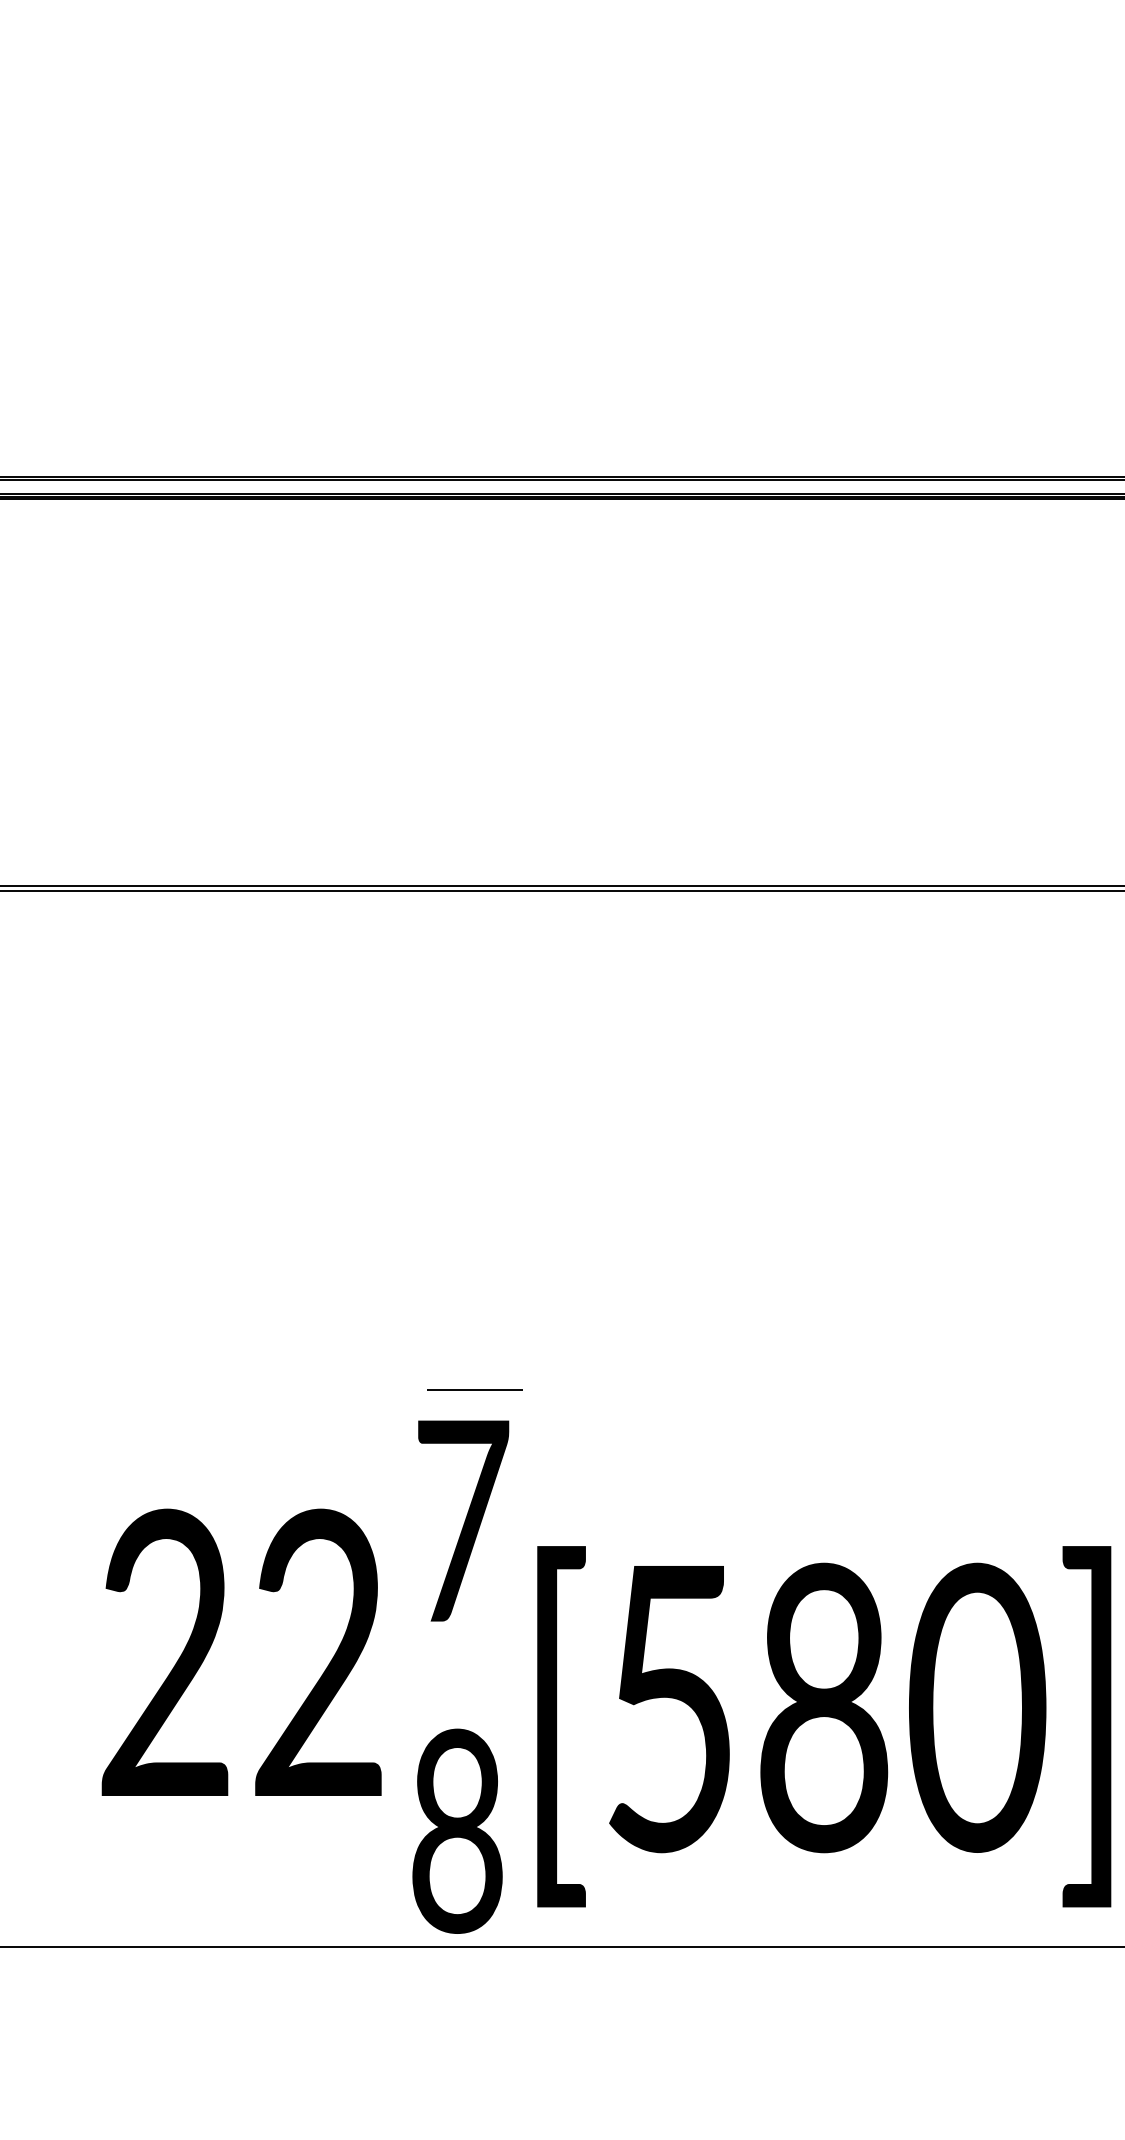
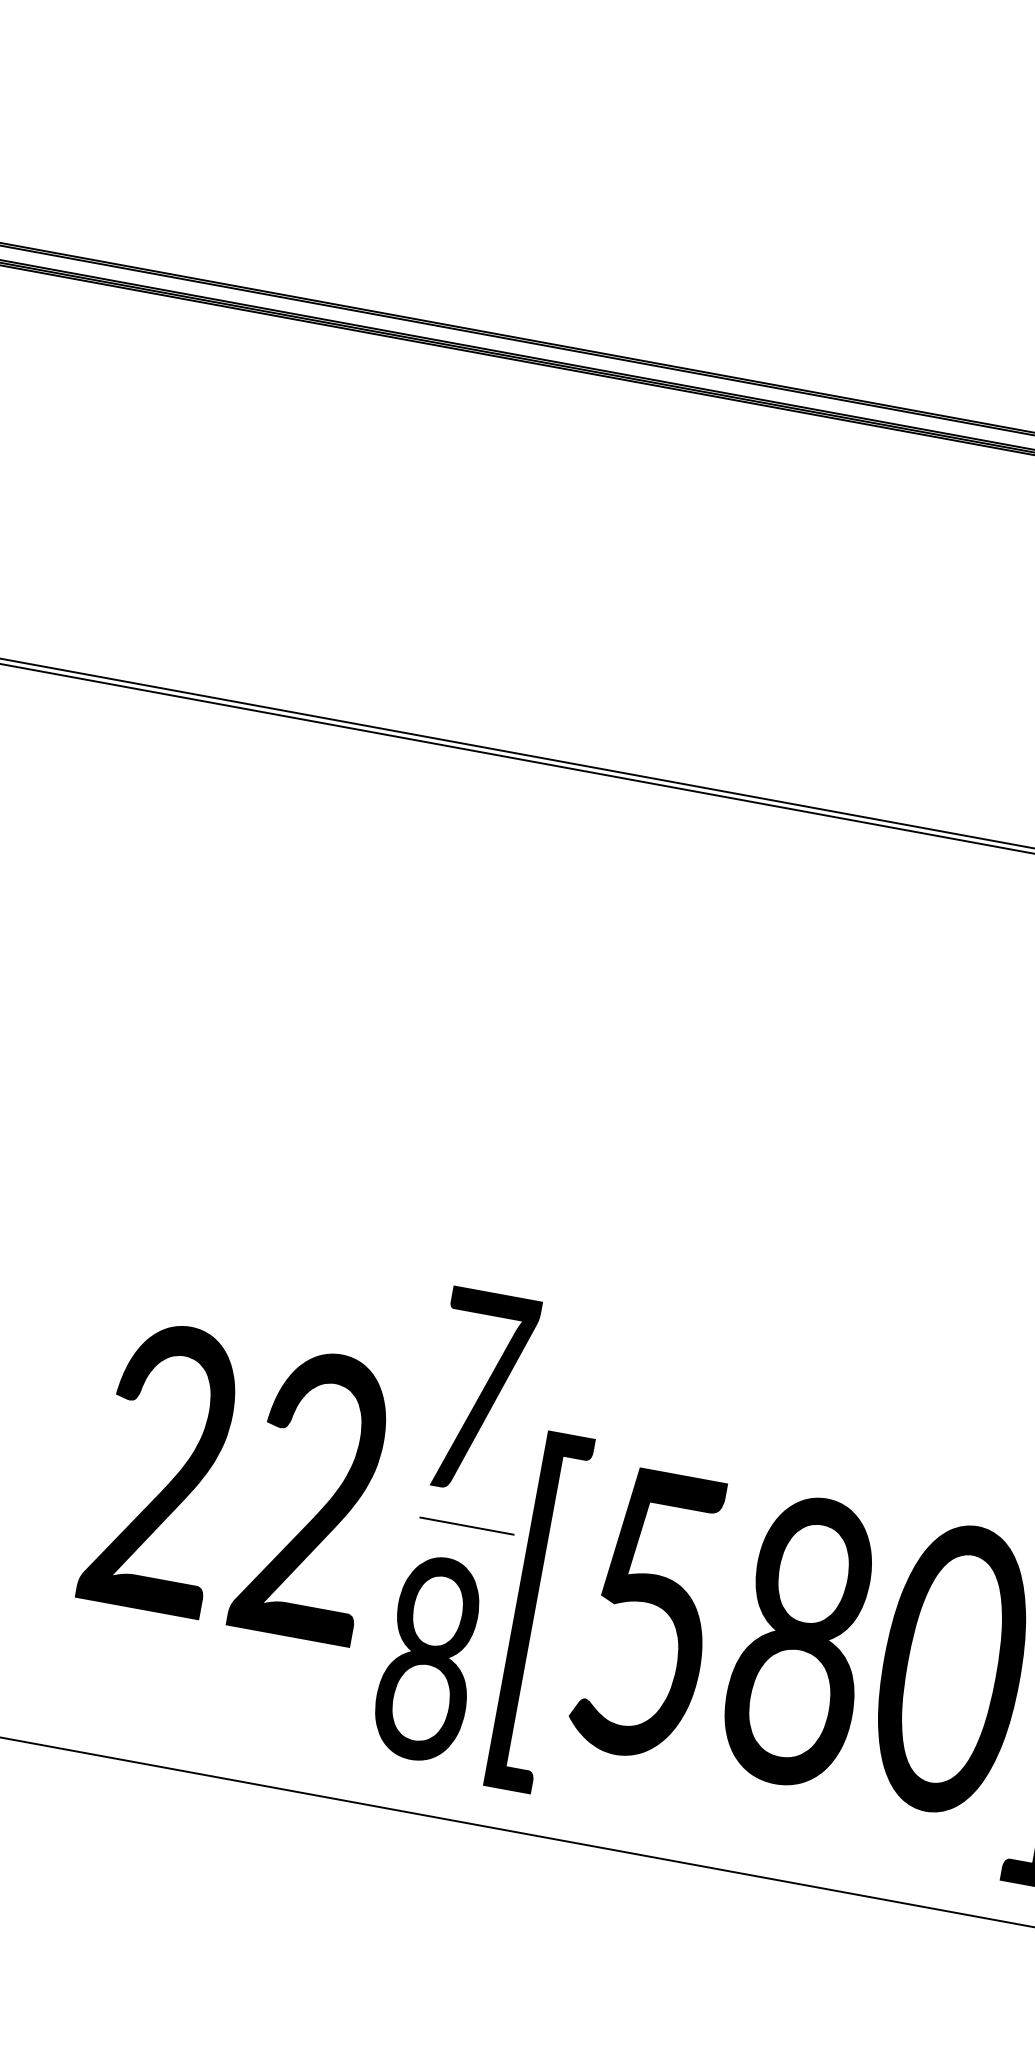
line: (474, 1389) -> (466, 1525), moved
text: (457, 1830) -> (429, 1658), moved

